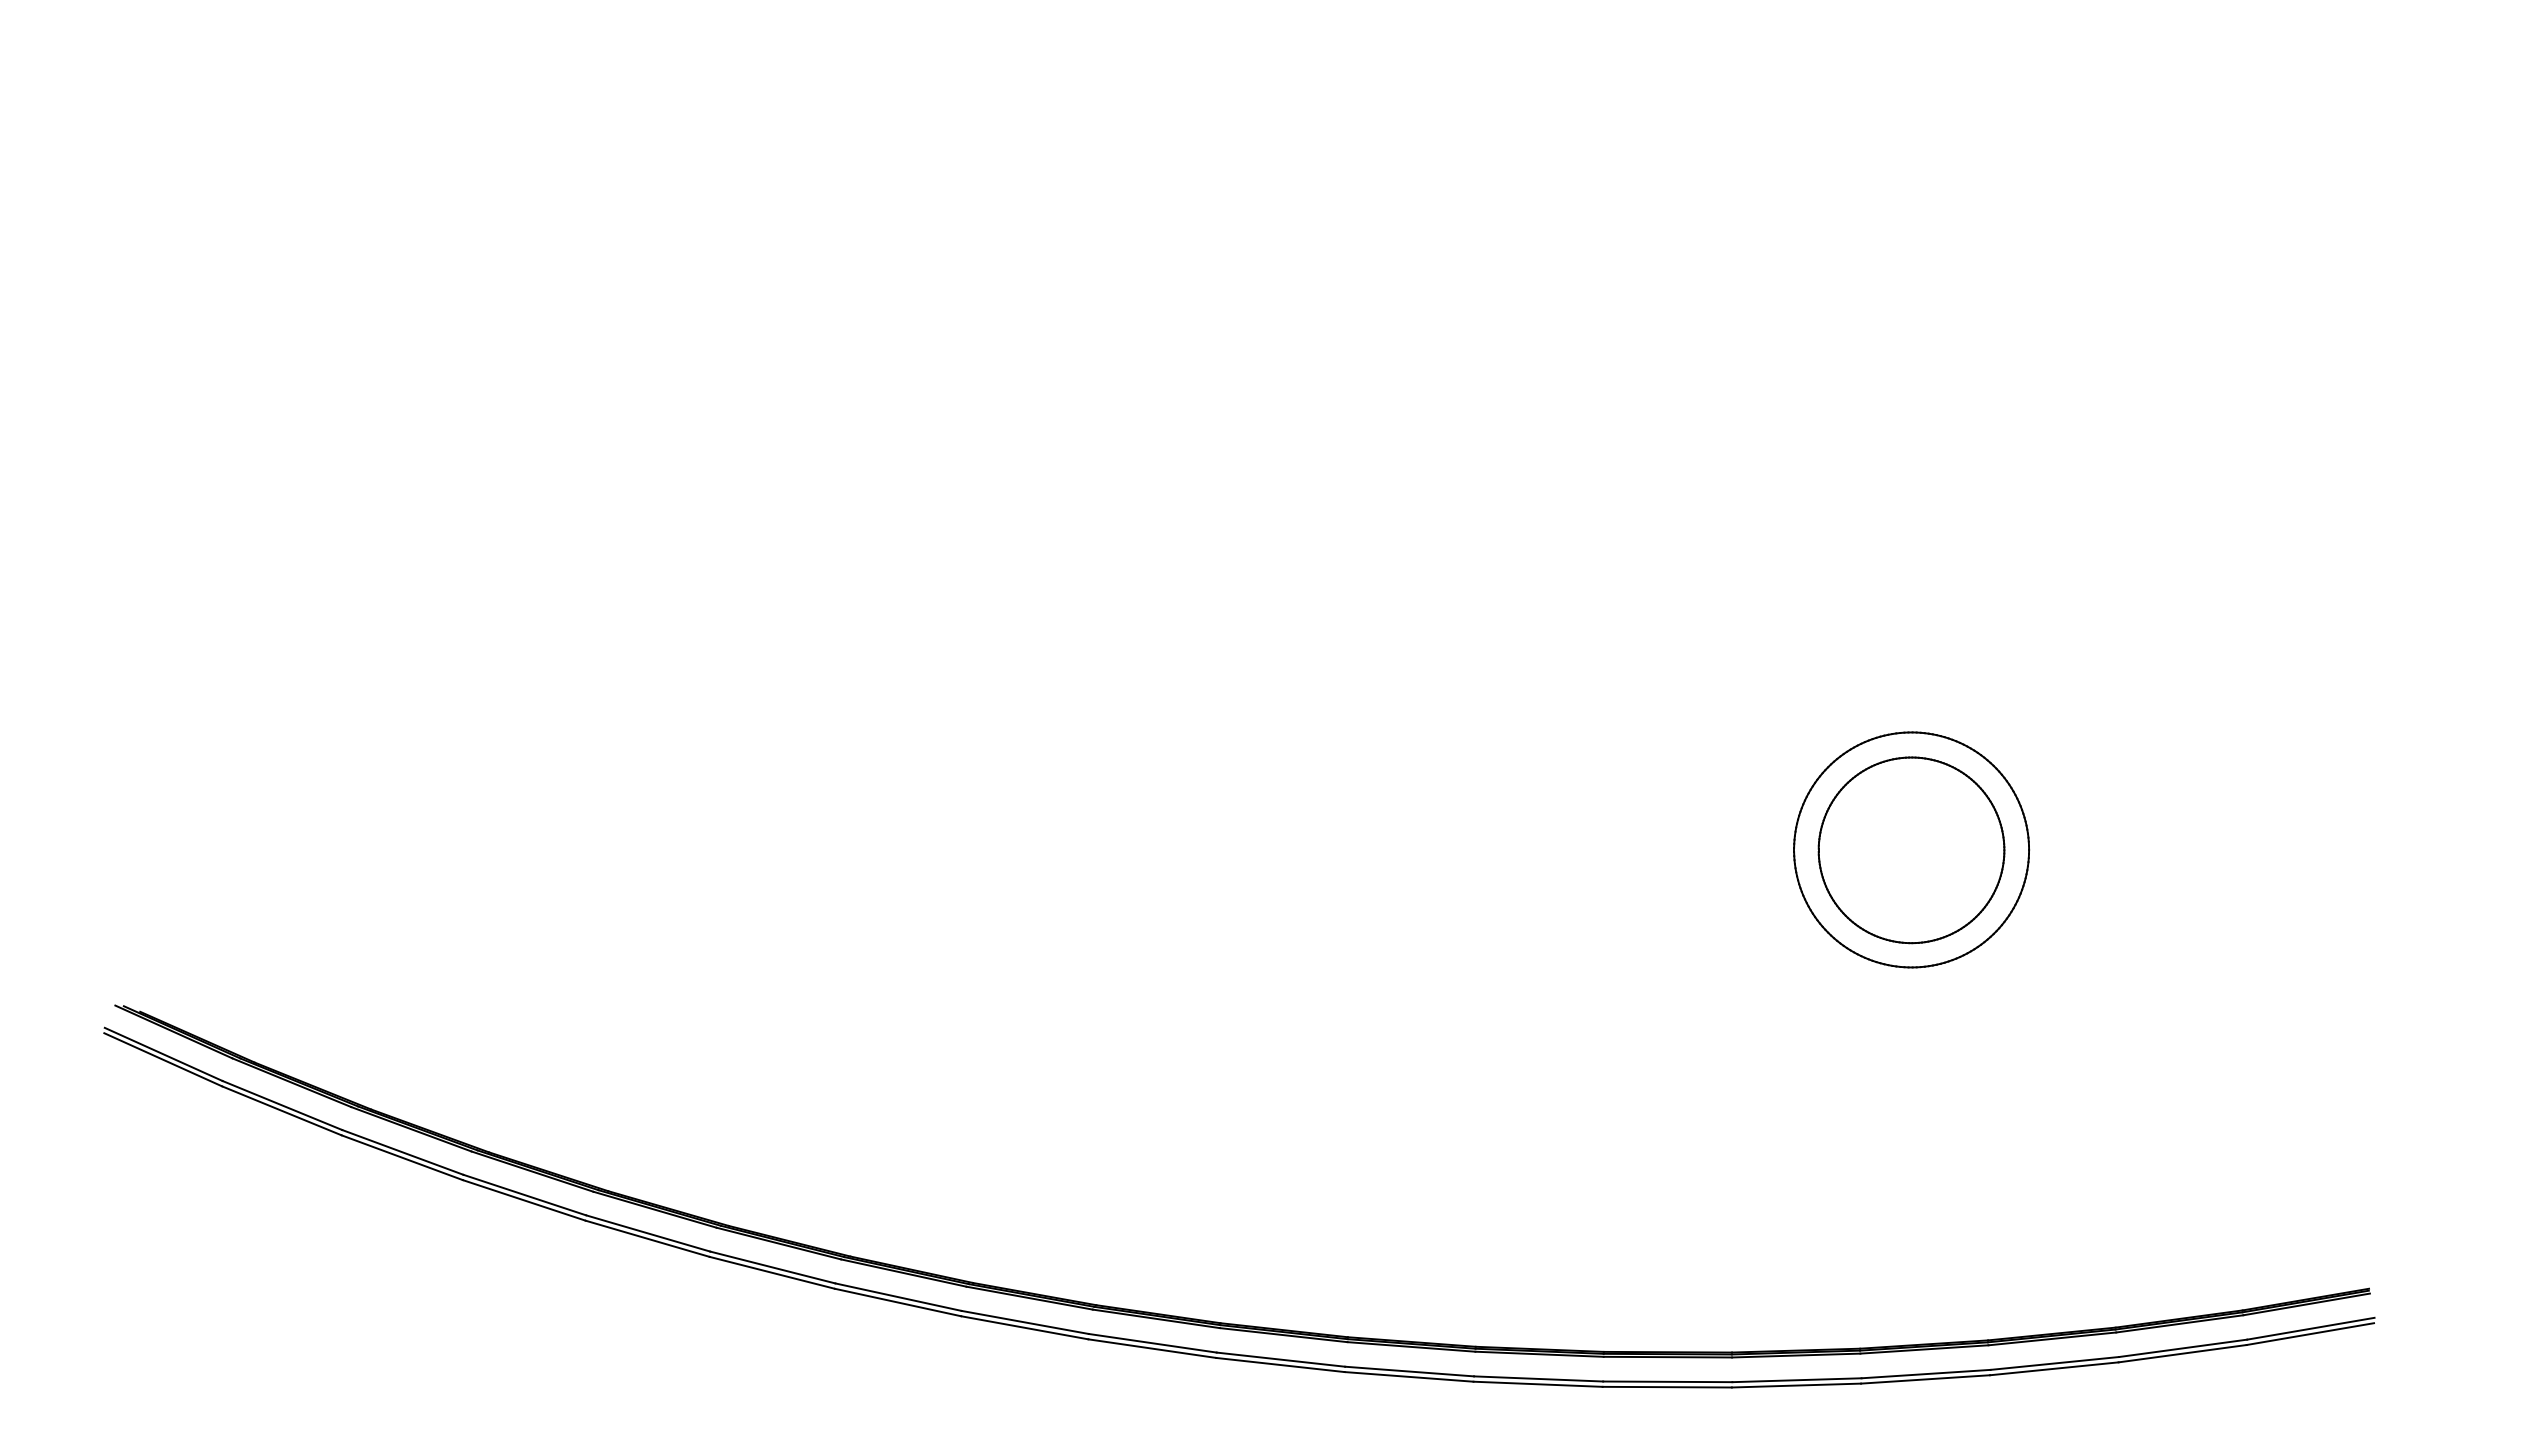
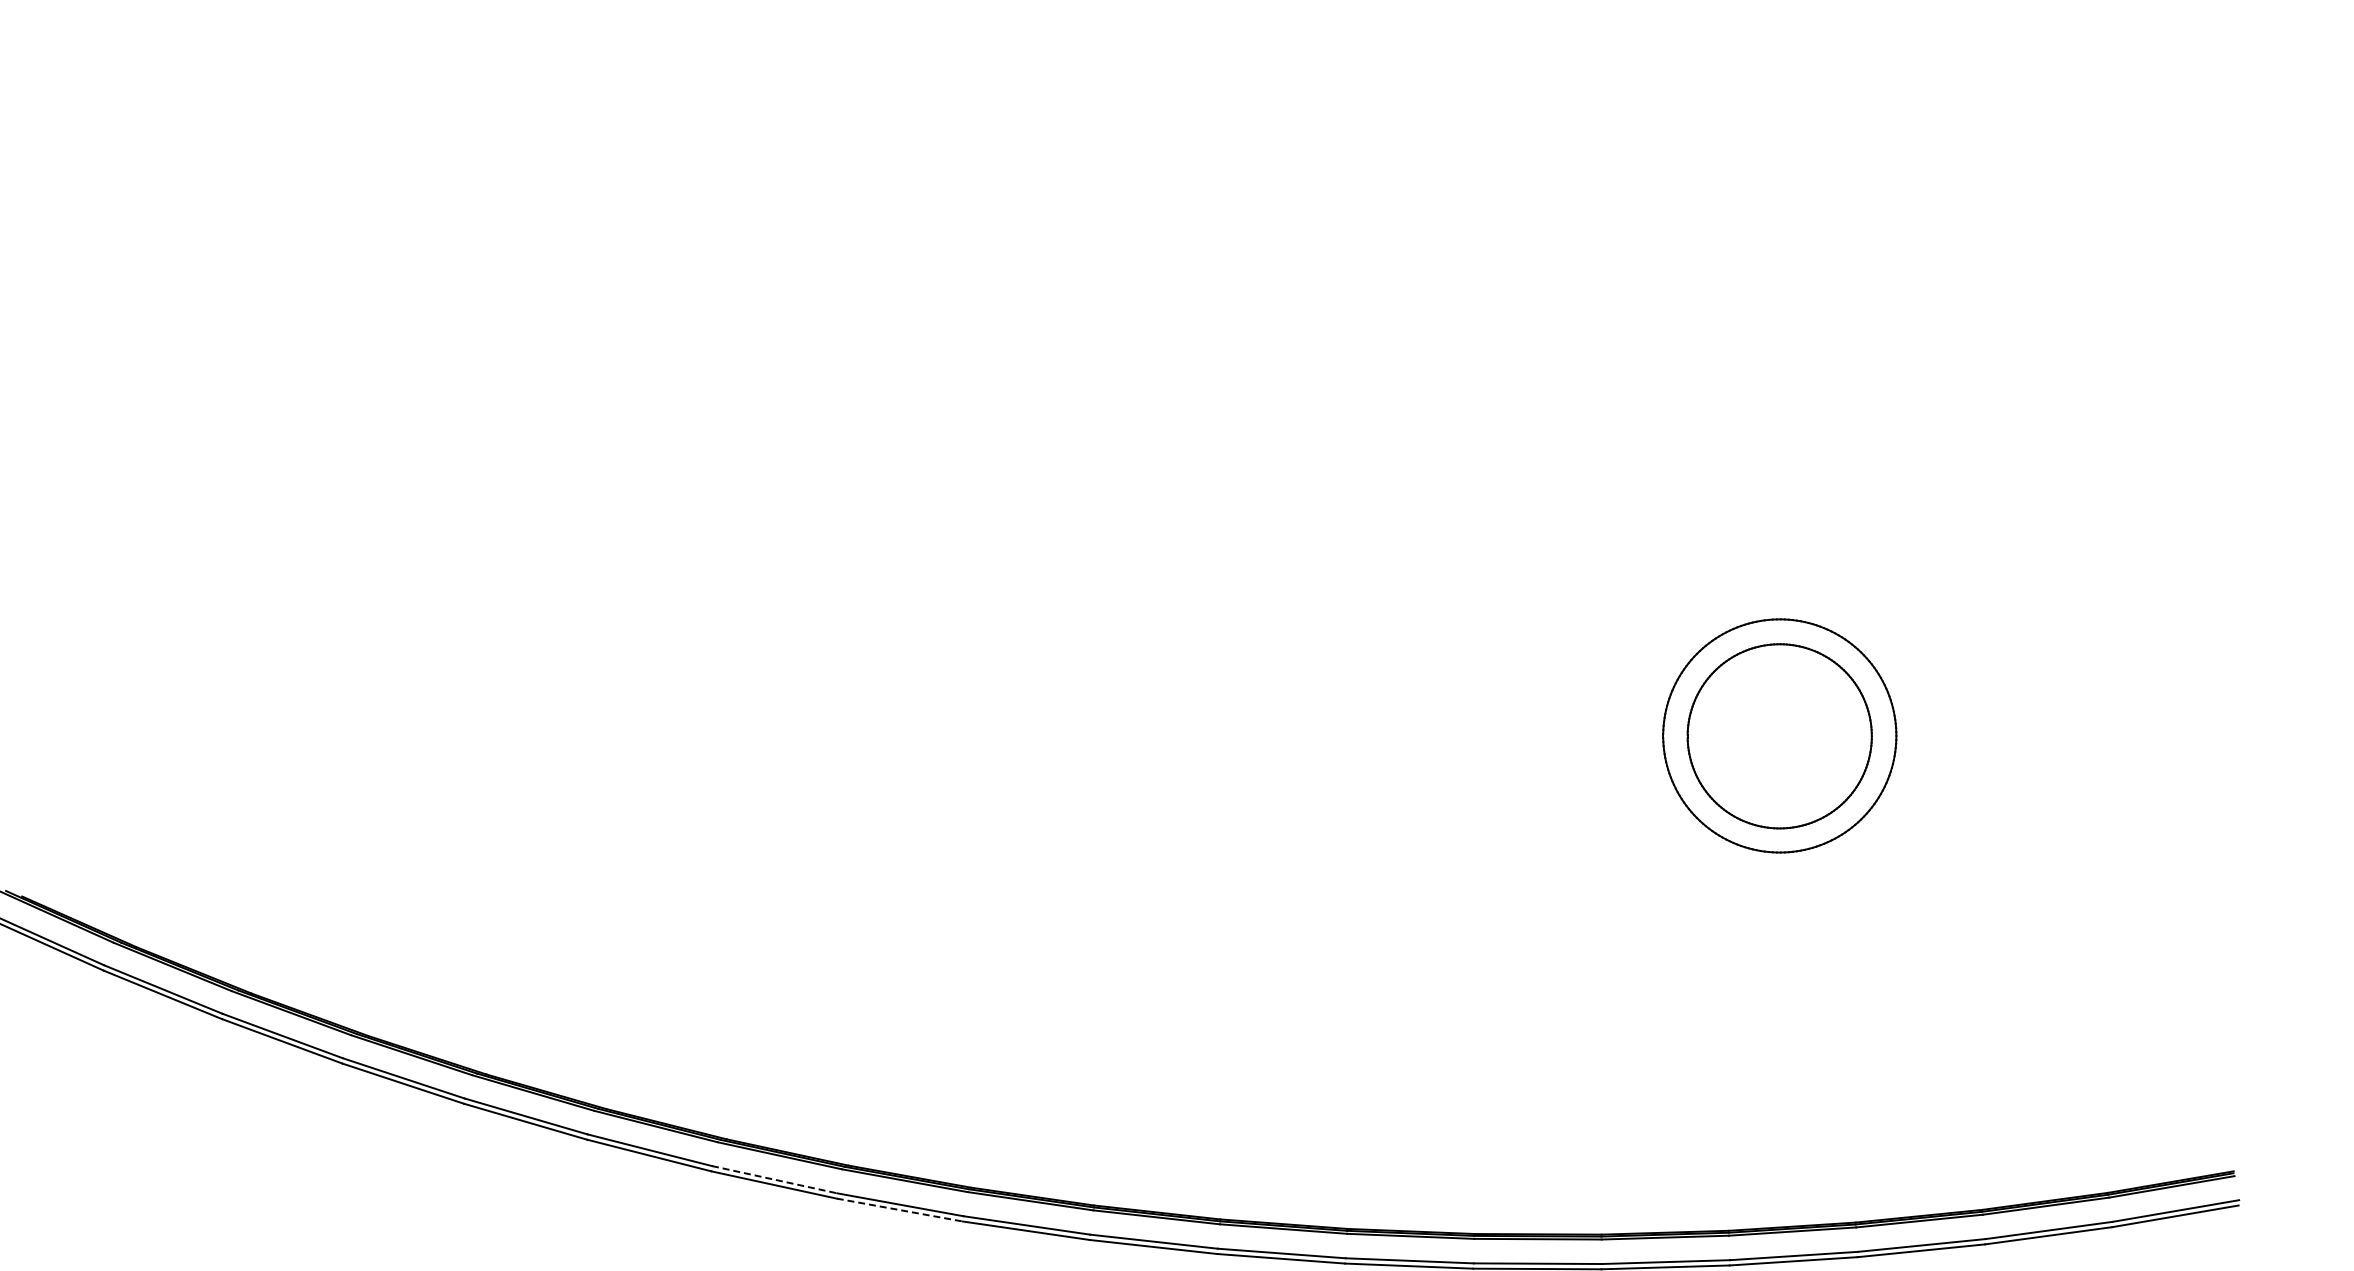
line: (898, 1297) -> (774, 1180), solid -> dashed
line: (1024, 1327) -> (899, 1209), solid -> dashed

